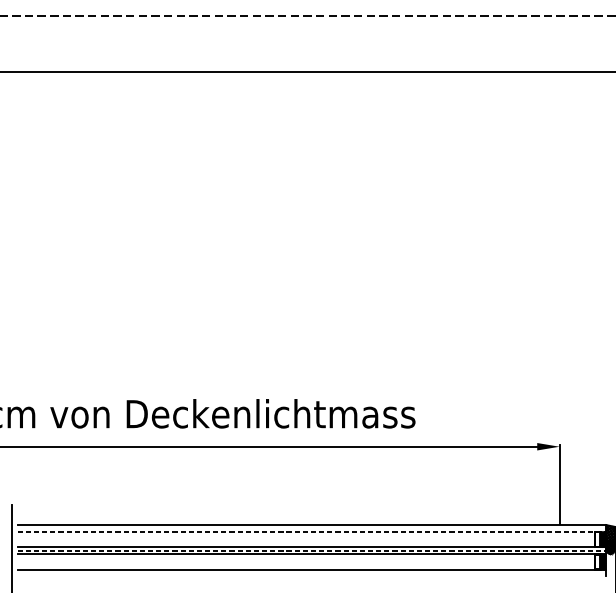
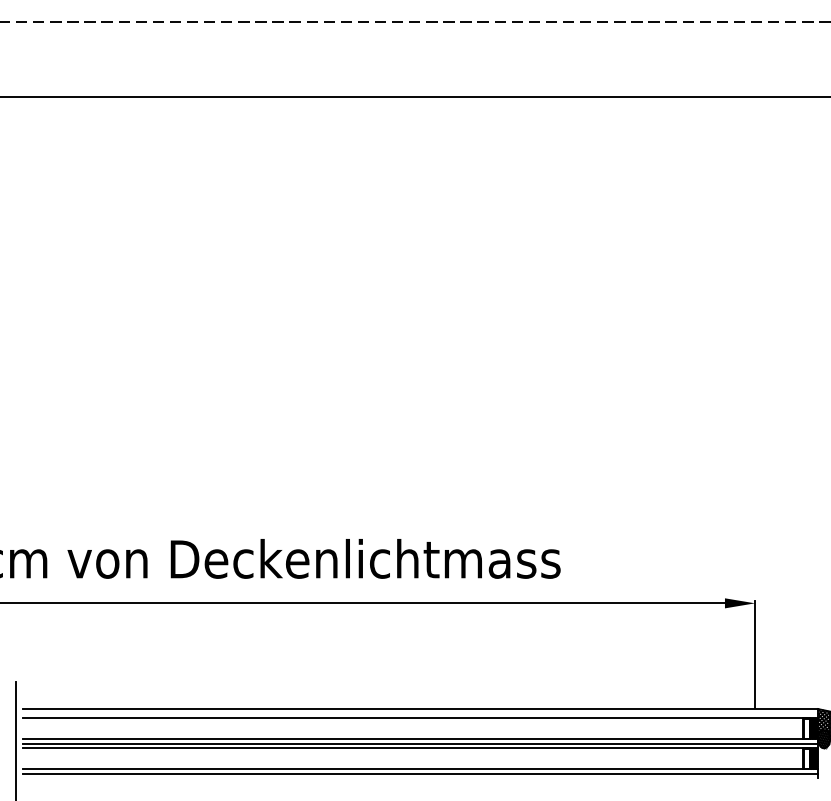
line: (312, 532) -> (421, 718), dashed -> solid
line: (312, 550) -> (421, 743), dashed -> solid
line: (311, 572) -> (420, 773), added

